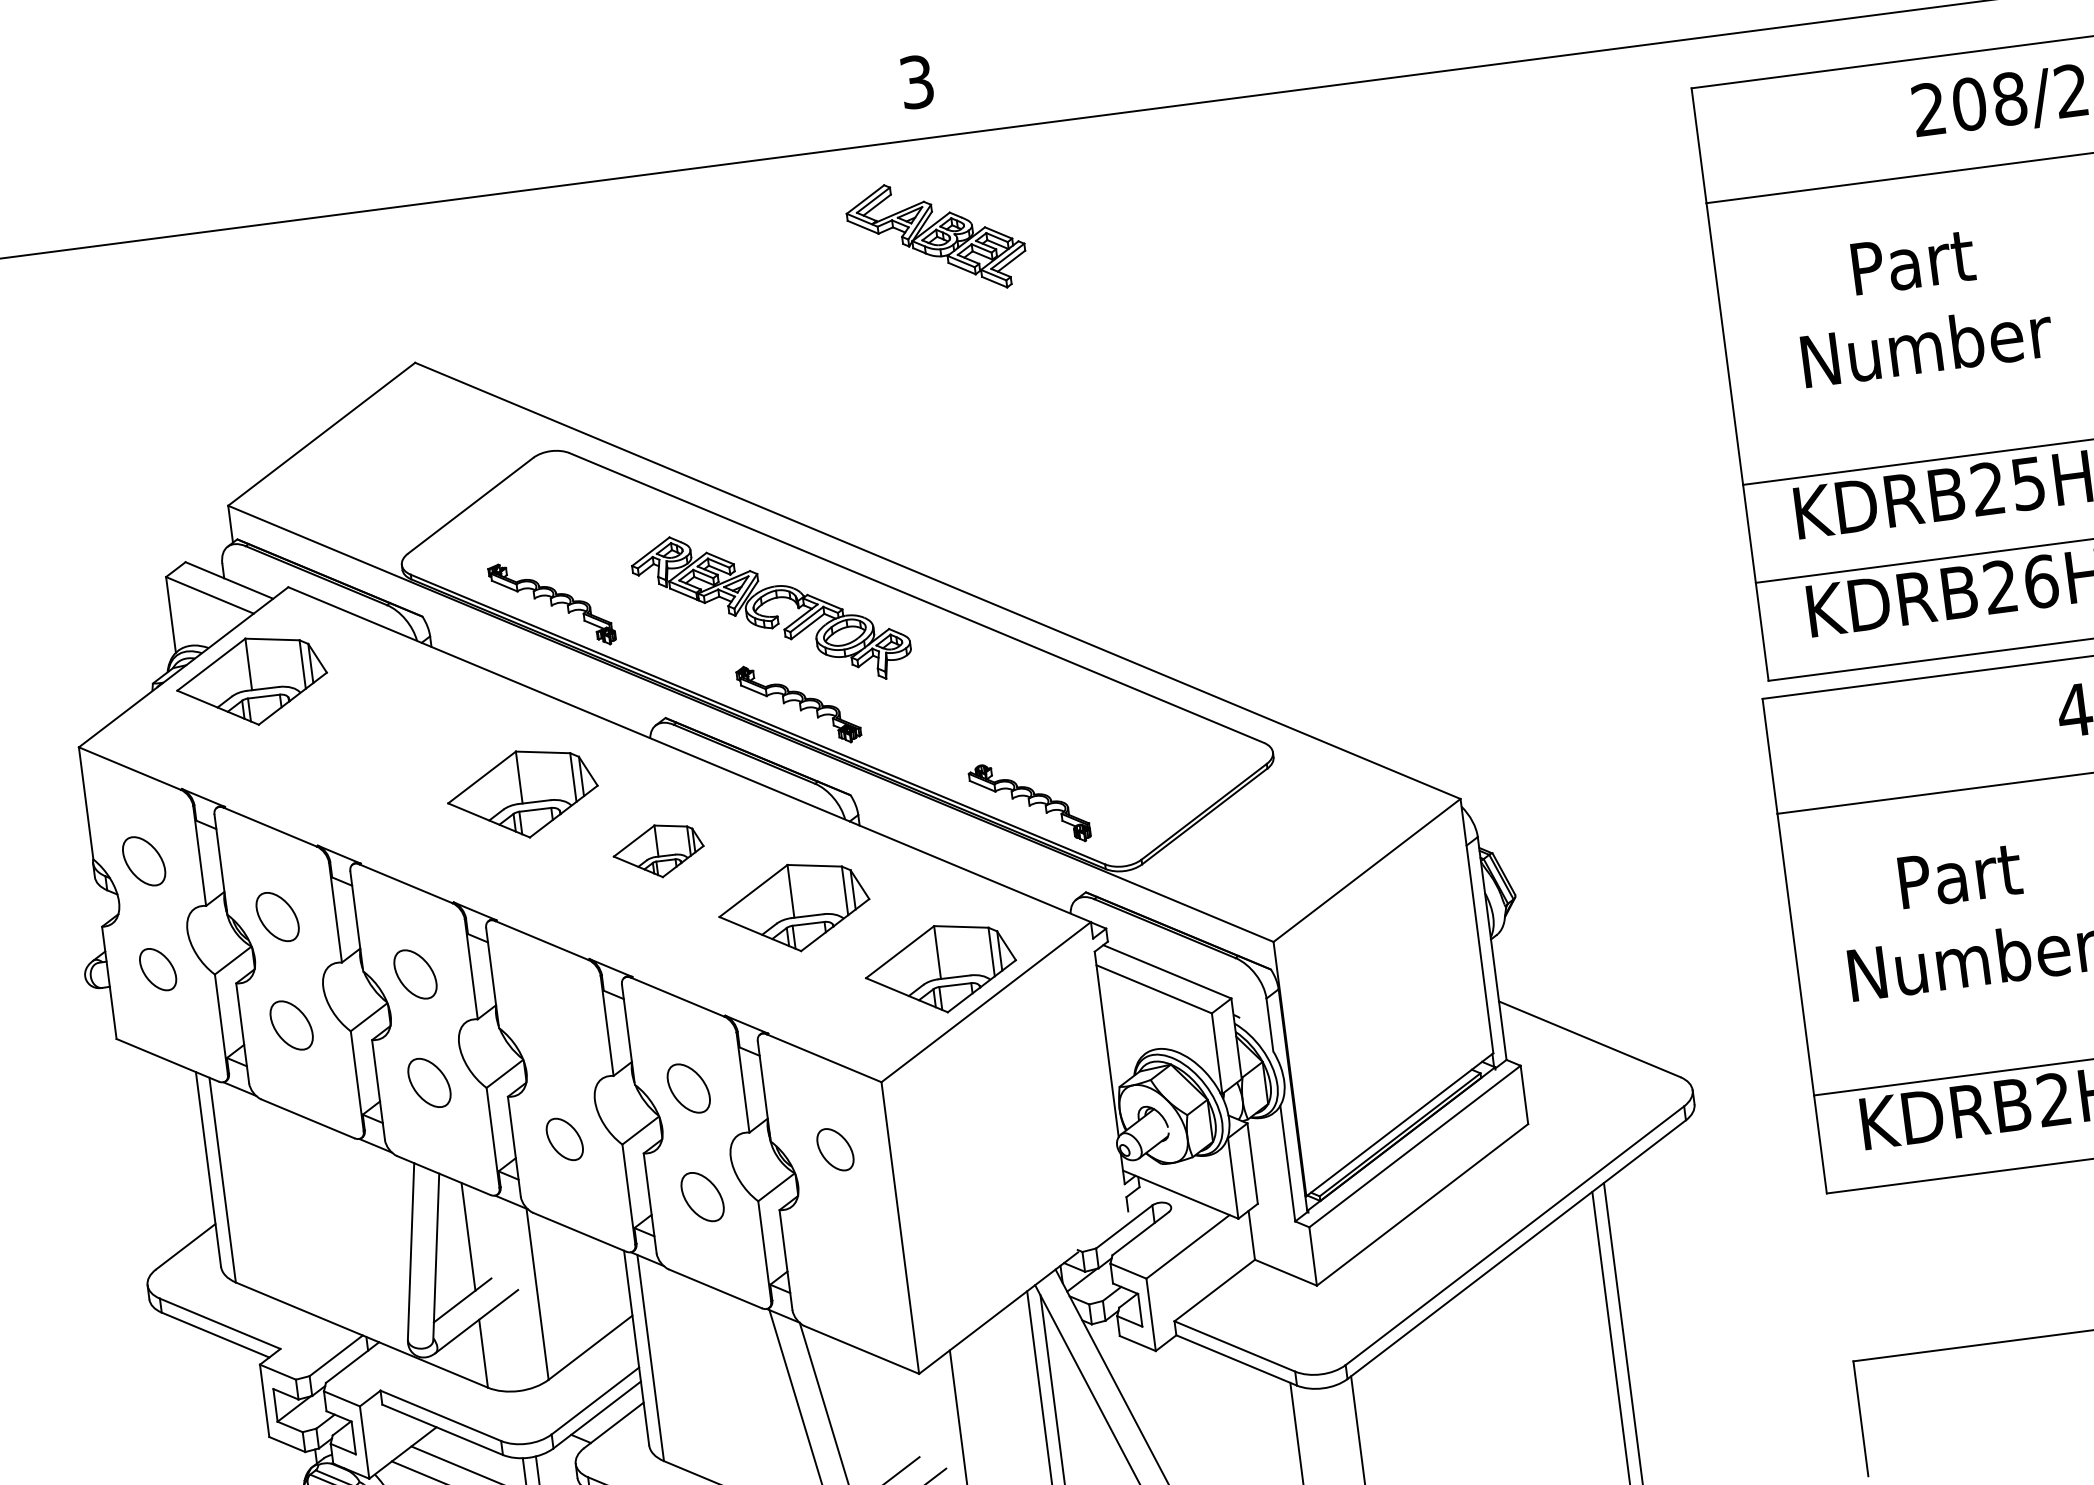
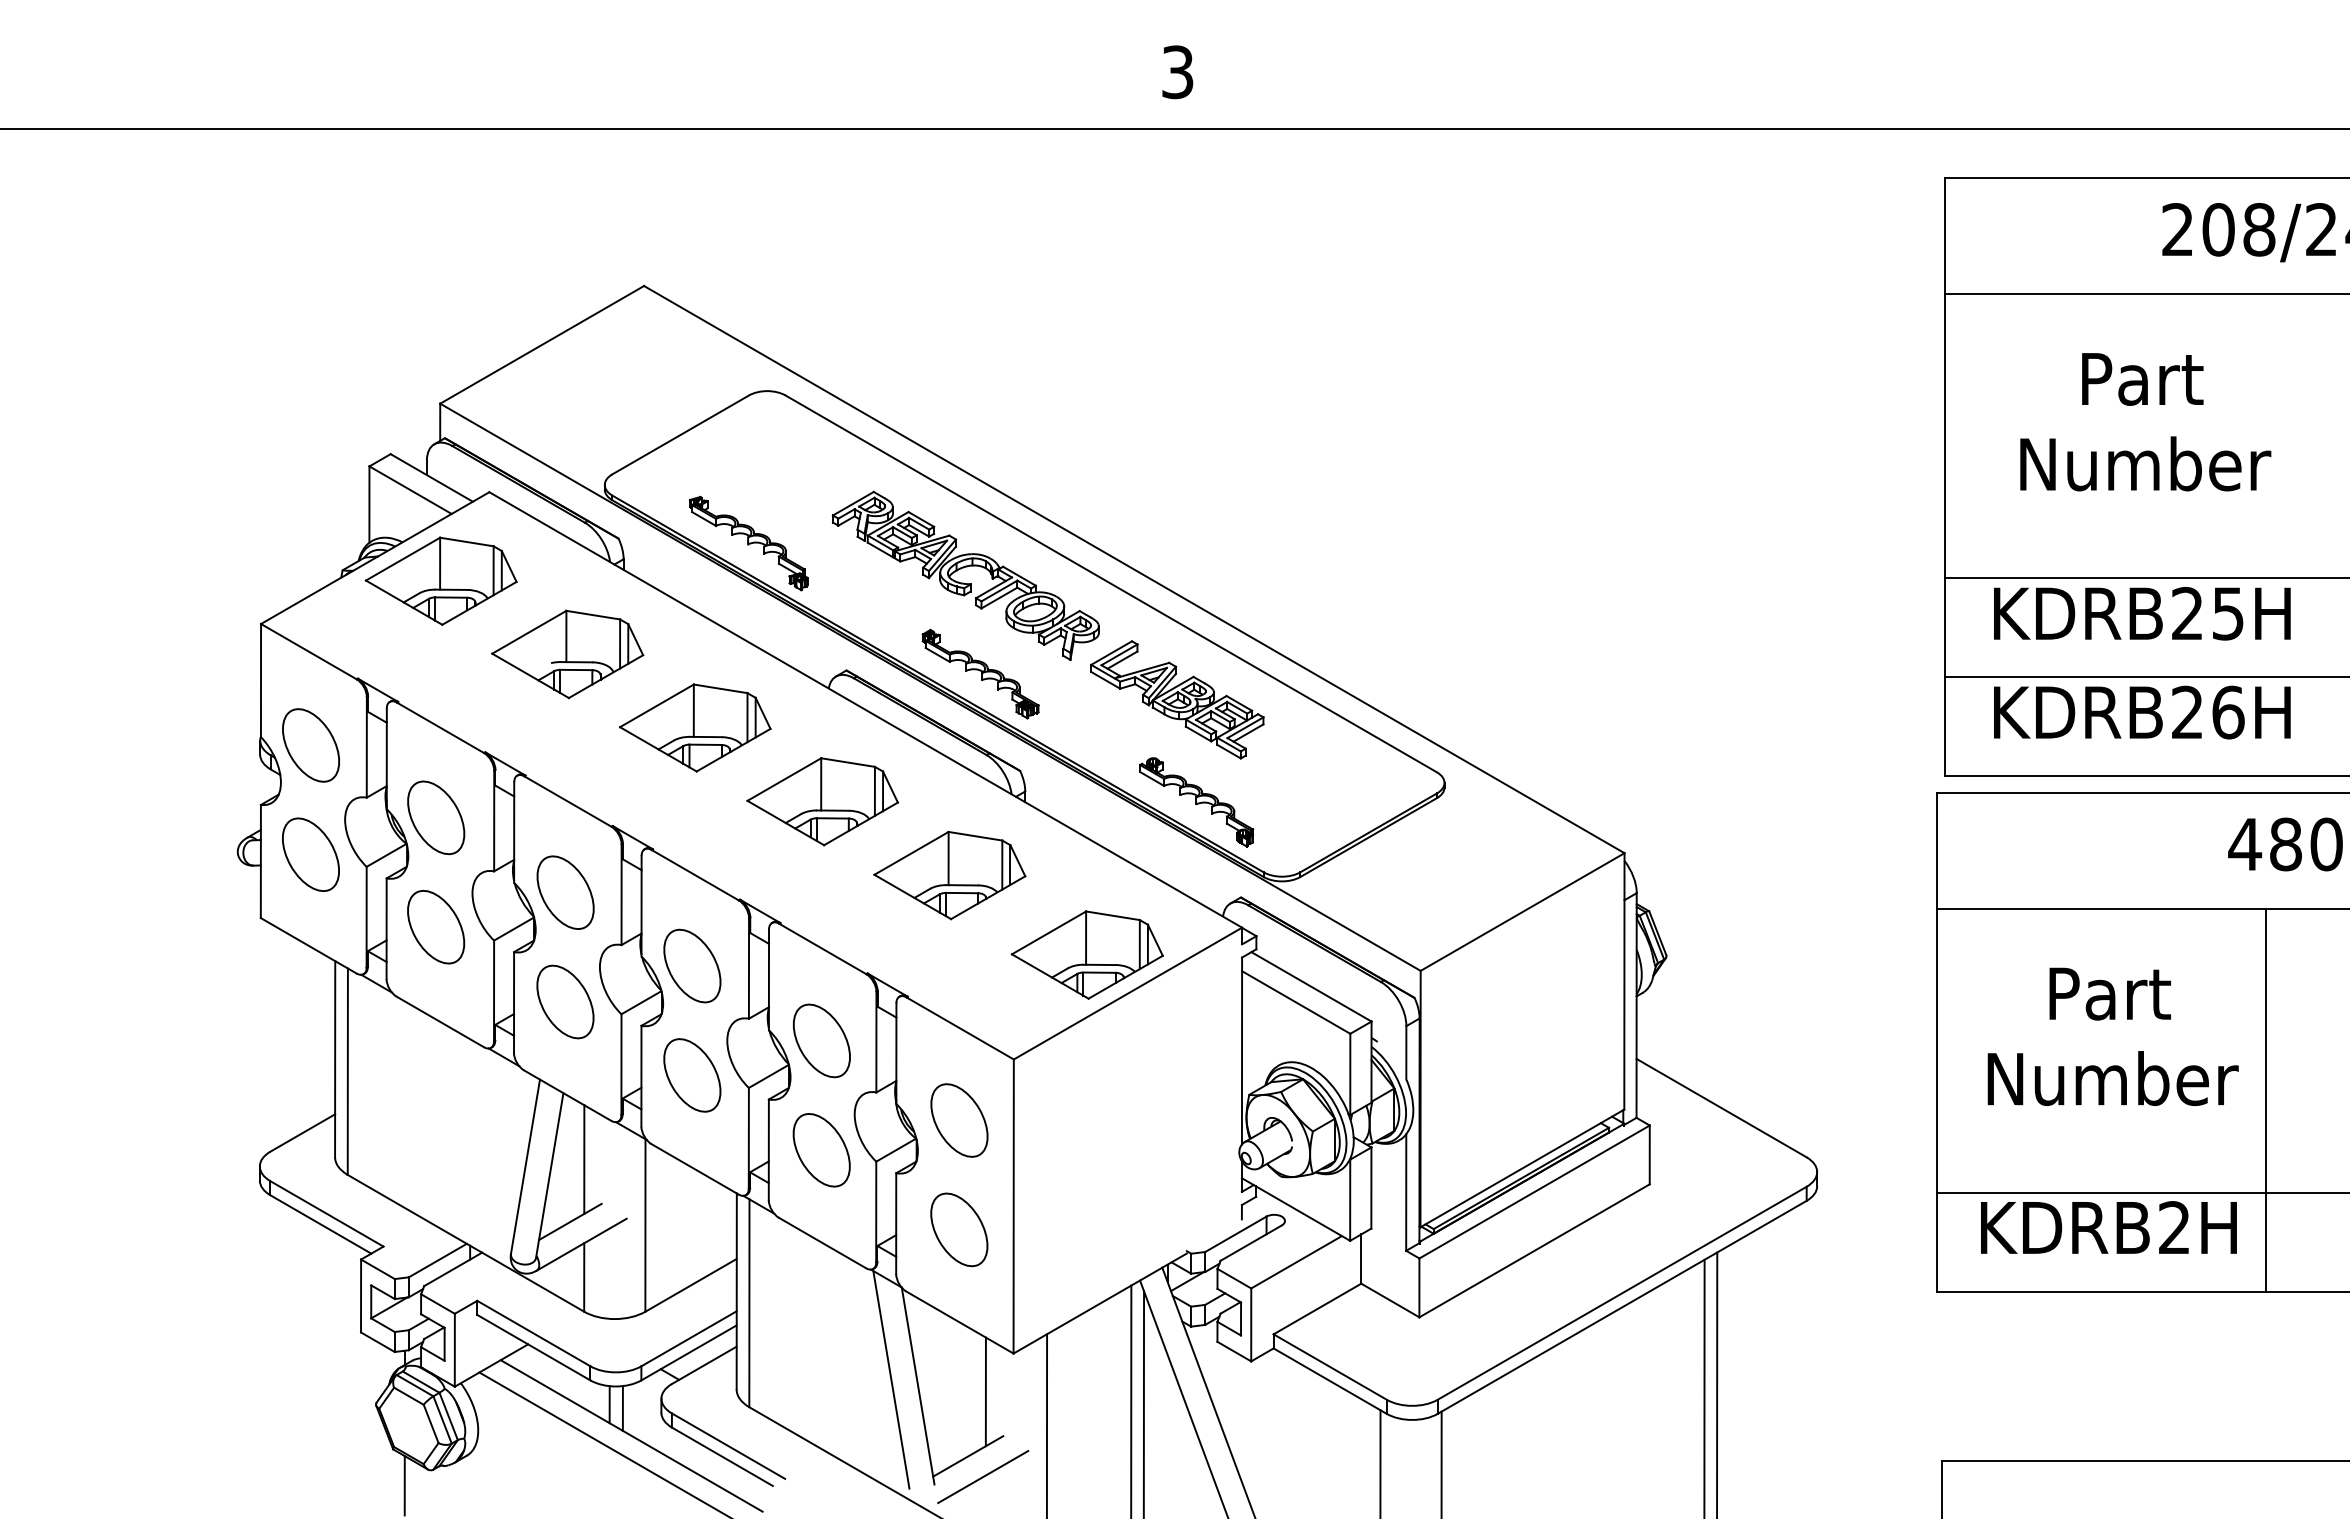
part: (936, 237) -> (1177, 699), moved
part: (386, 738) -> (567, 654), added
part: (658, 851) -> (822, 801), size x1.67
part: (143, 861) -> (310, 745), size x1.43
part: (277, 916) -> (436, 817), size x1.43
part: (157, 969) -> (310, 854), size x1.67
part: (415, 974) -> (565, 892), size x1.43
part: (291, 1025) -> (436, 927), size x1.43
part: (550, 1030) -> (692, 965), added
part: (429, 1082) -> (565, 1001), size x1.43
part: (688, 1088) -> (821, 1040), size x1.43
part: (564, 1139) -> (692, 1075), size x1.67
part: (835, 1149) -> (959, 1120), size x1.67
part: (702, 1197) -> (821, 1150), size x1.43
part: (849, 1257) -> (959, 1229), added
line: (896, 1415) -> (985, 1391), added

